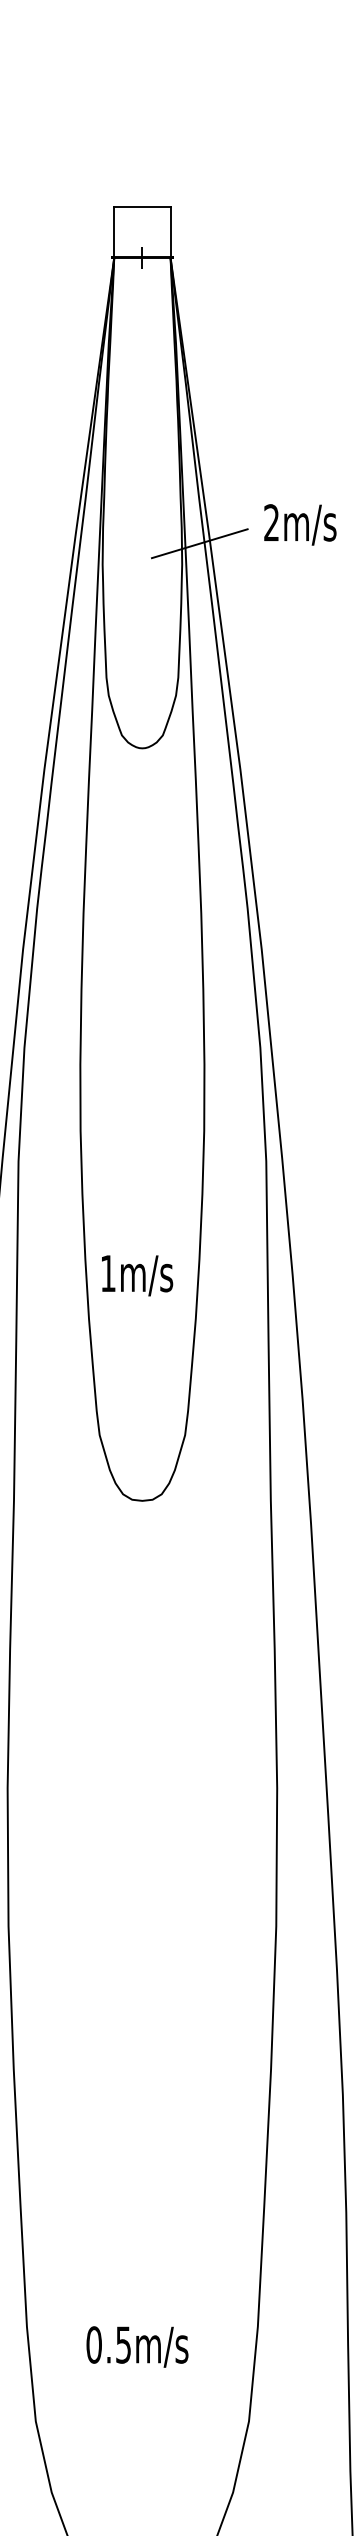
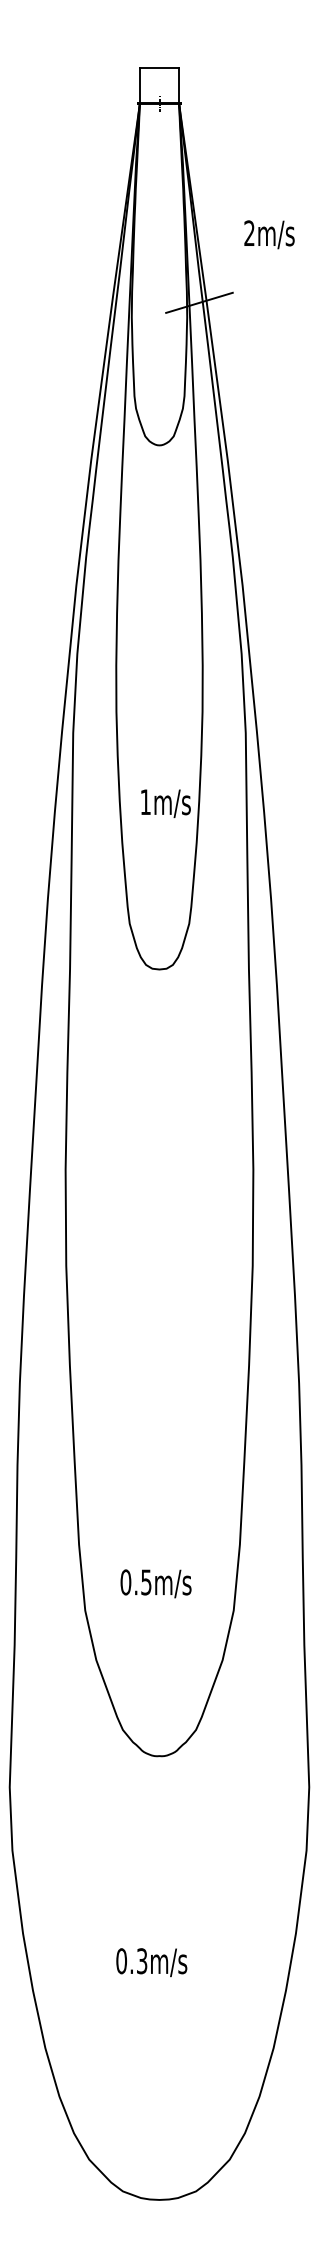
text: (300, 524) -> (269, 234), moved
text: (136, 1275) -> (165, 803), moved
text: (136, 2346) -> (155, 1583), moved

